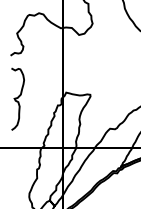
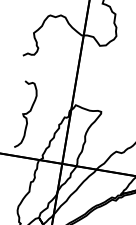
curve: (17, 98) -> (26, 114), moved

